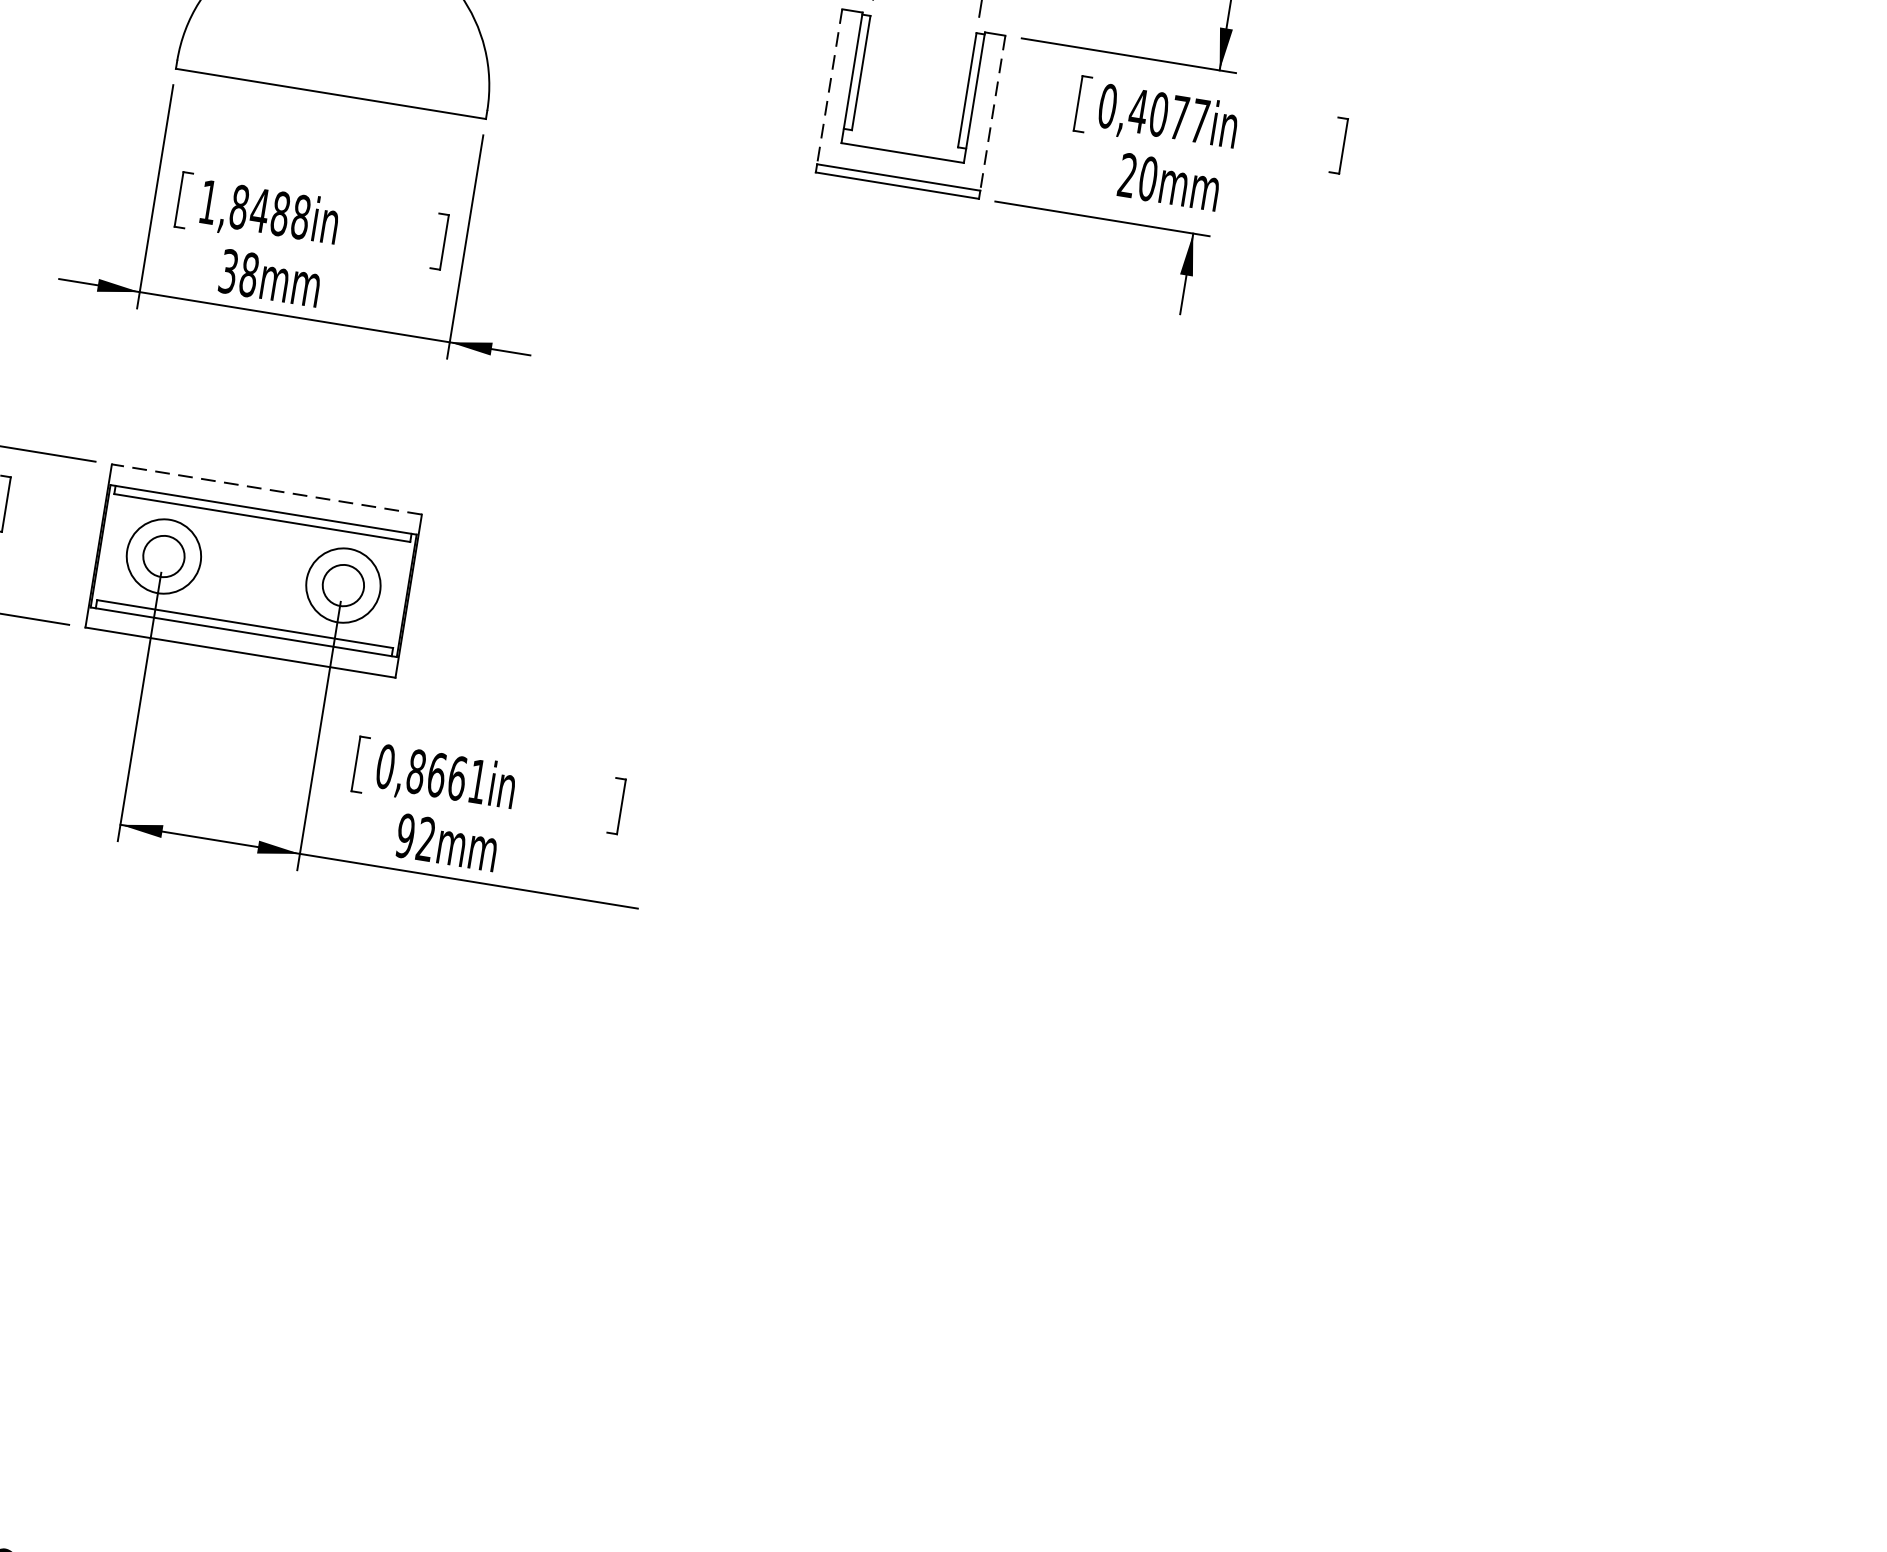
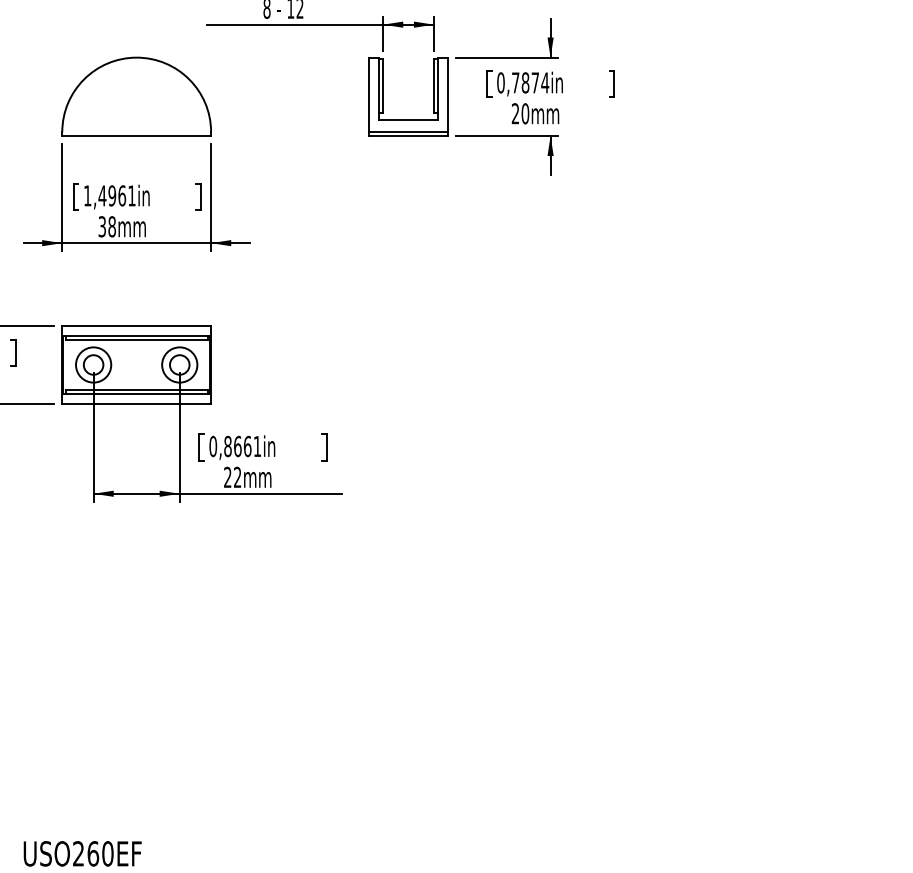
line: (829, 88) -> (369, 95), dashed -> solid
line: (992, 114) -> (447, 95), dashed -> solid
text: (1169, 115) -> (530, 82), 0,4077in -> 0,7874in
text: (268, 211) -> (116, 195), 1,8488in -> 1,4961in
line: (266, 488) -> (136, 325), dashed -> solid
text: (404, 836) -> (227, 477), 92mm -> 22mm

